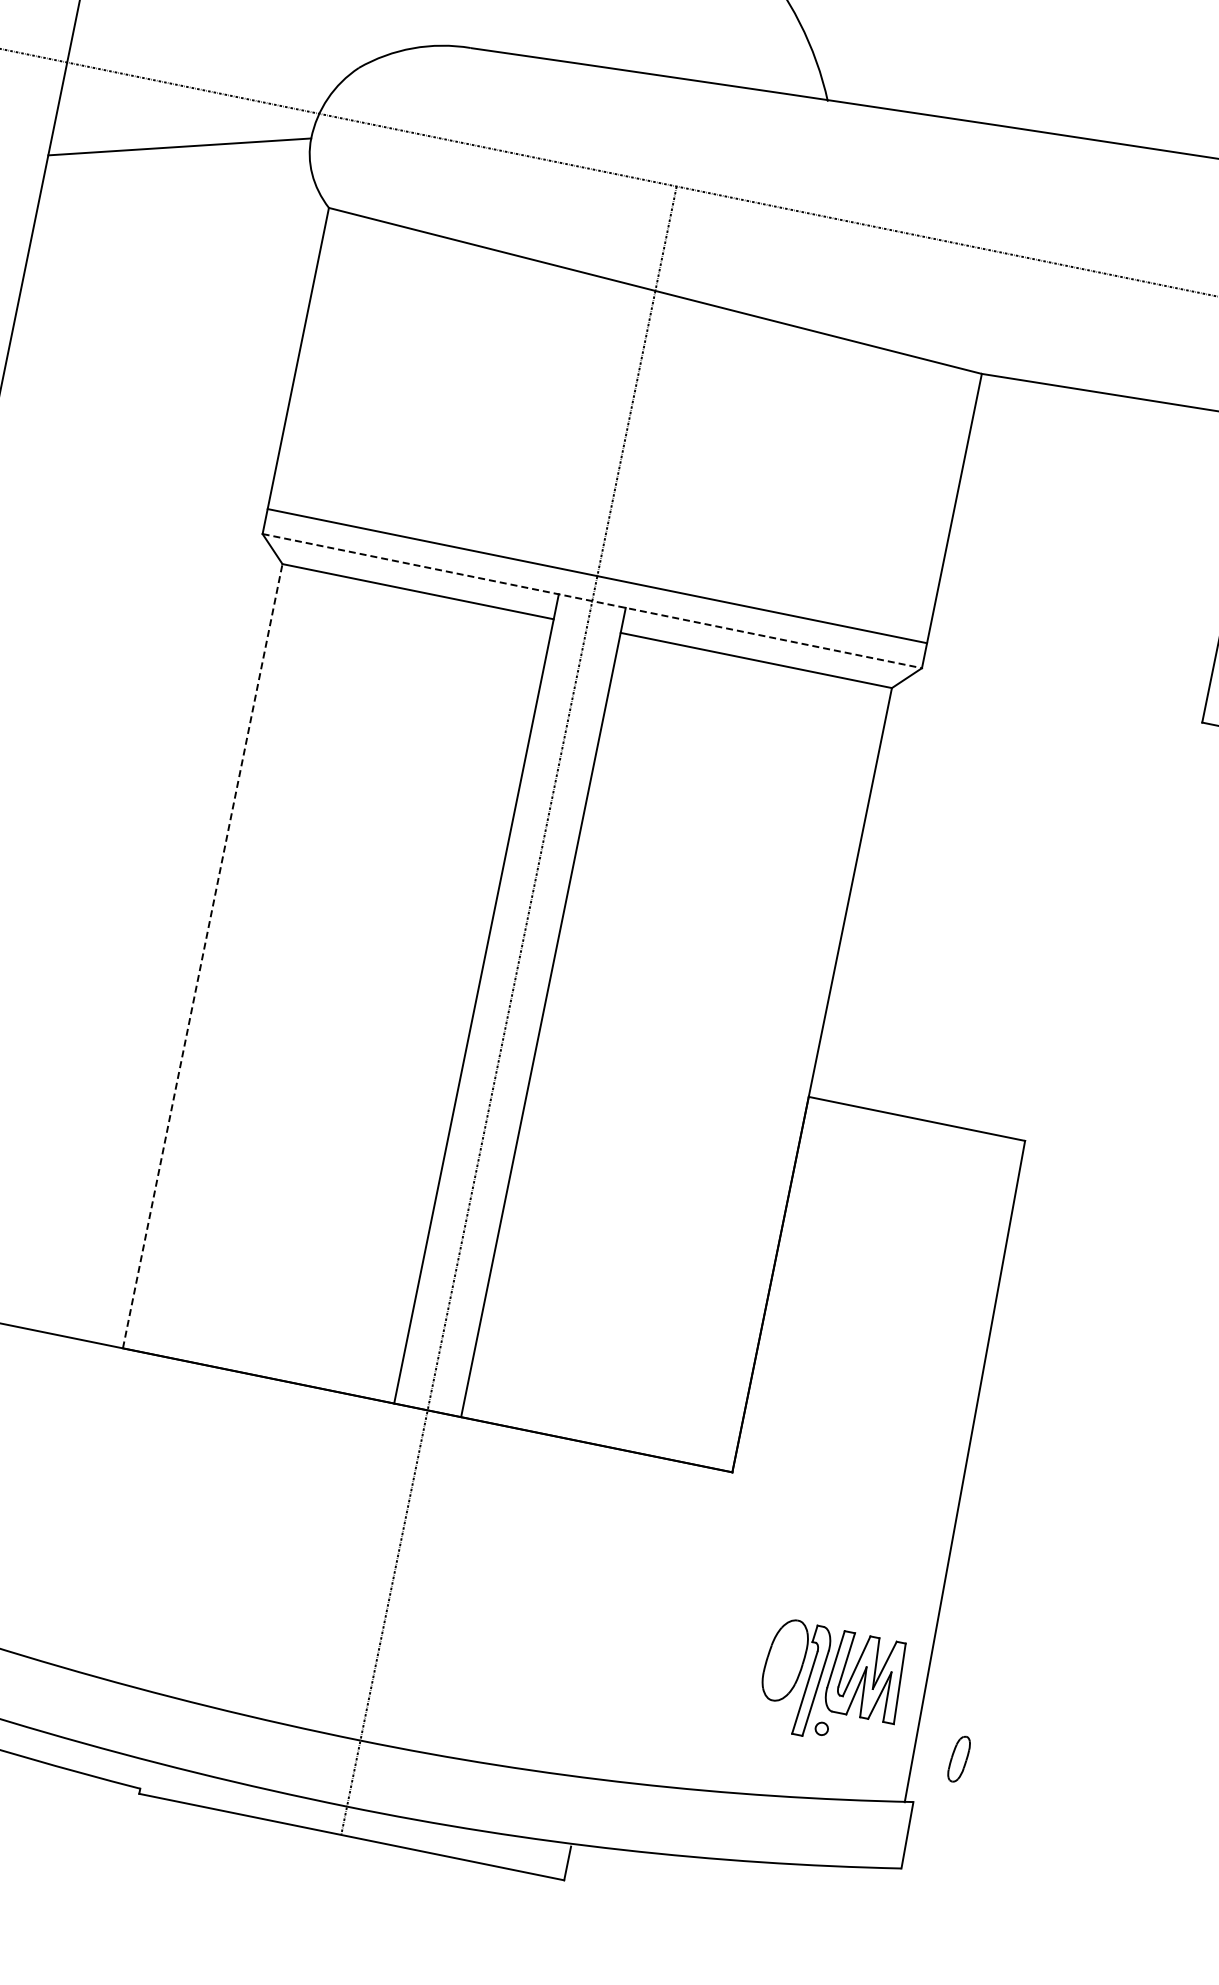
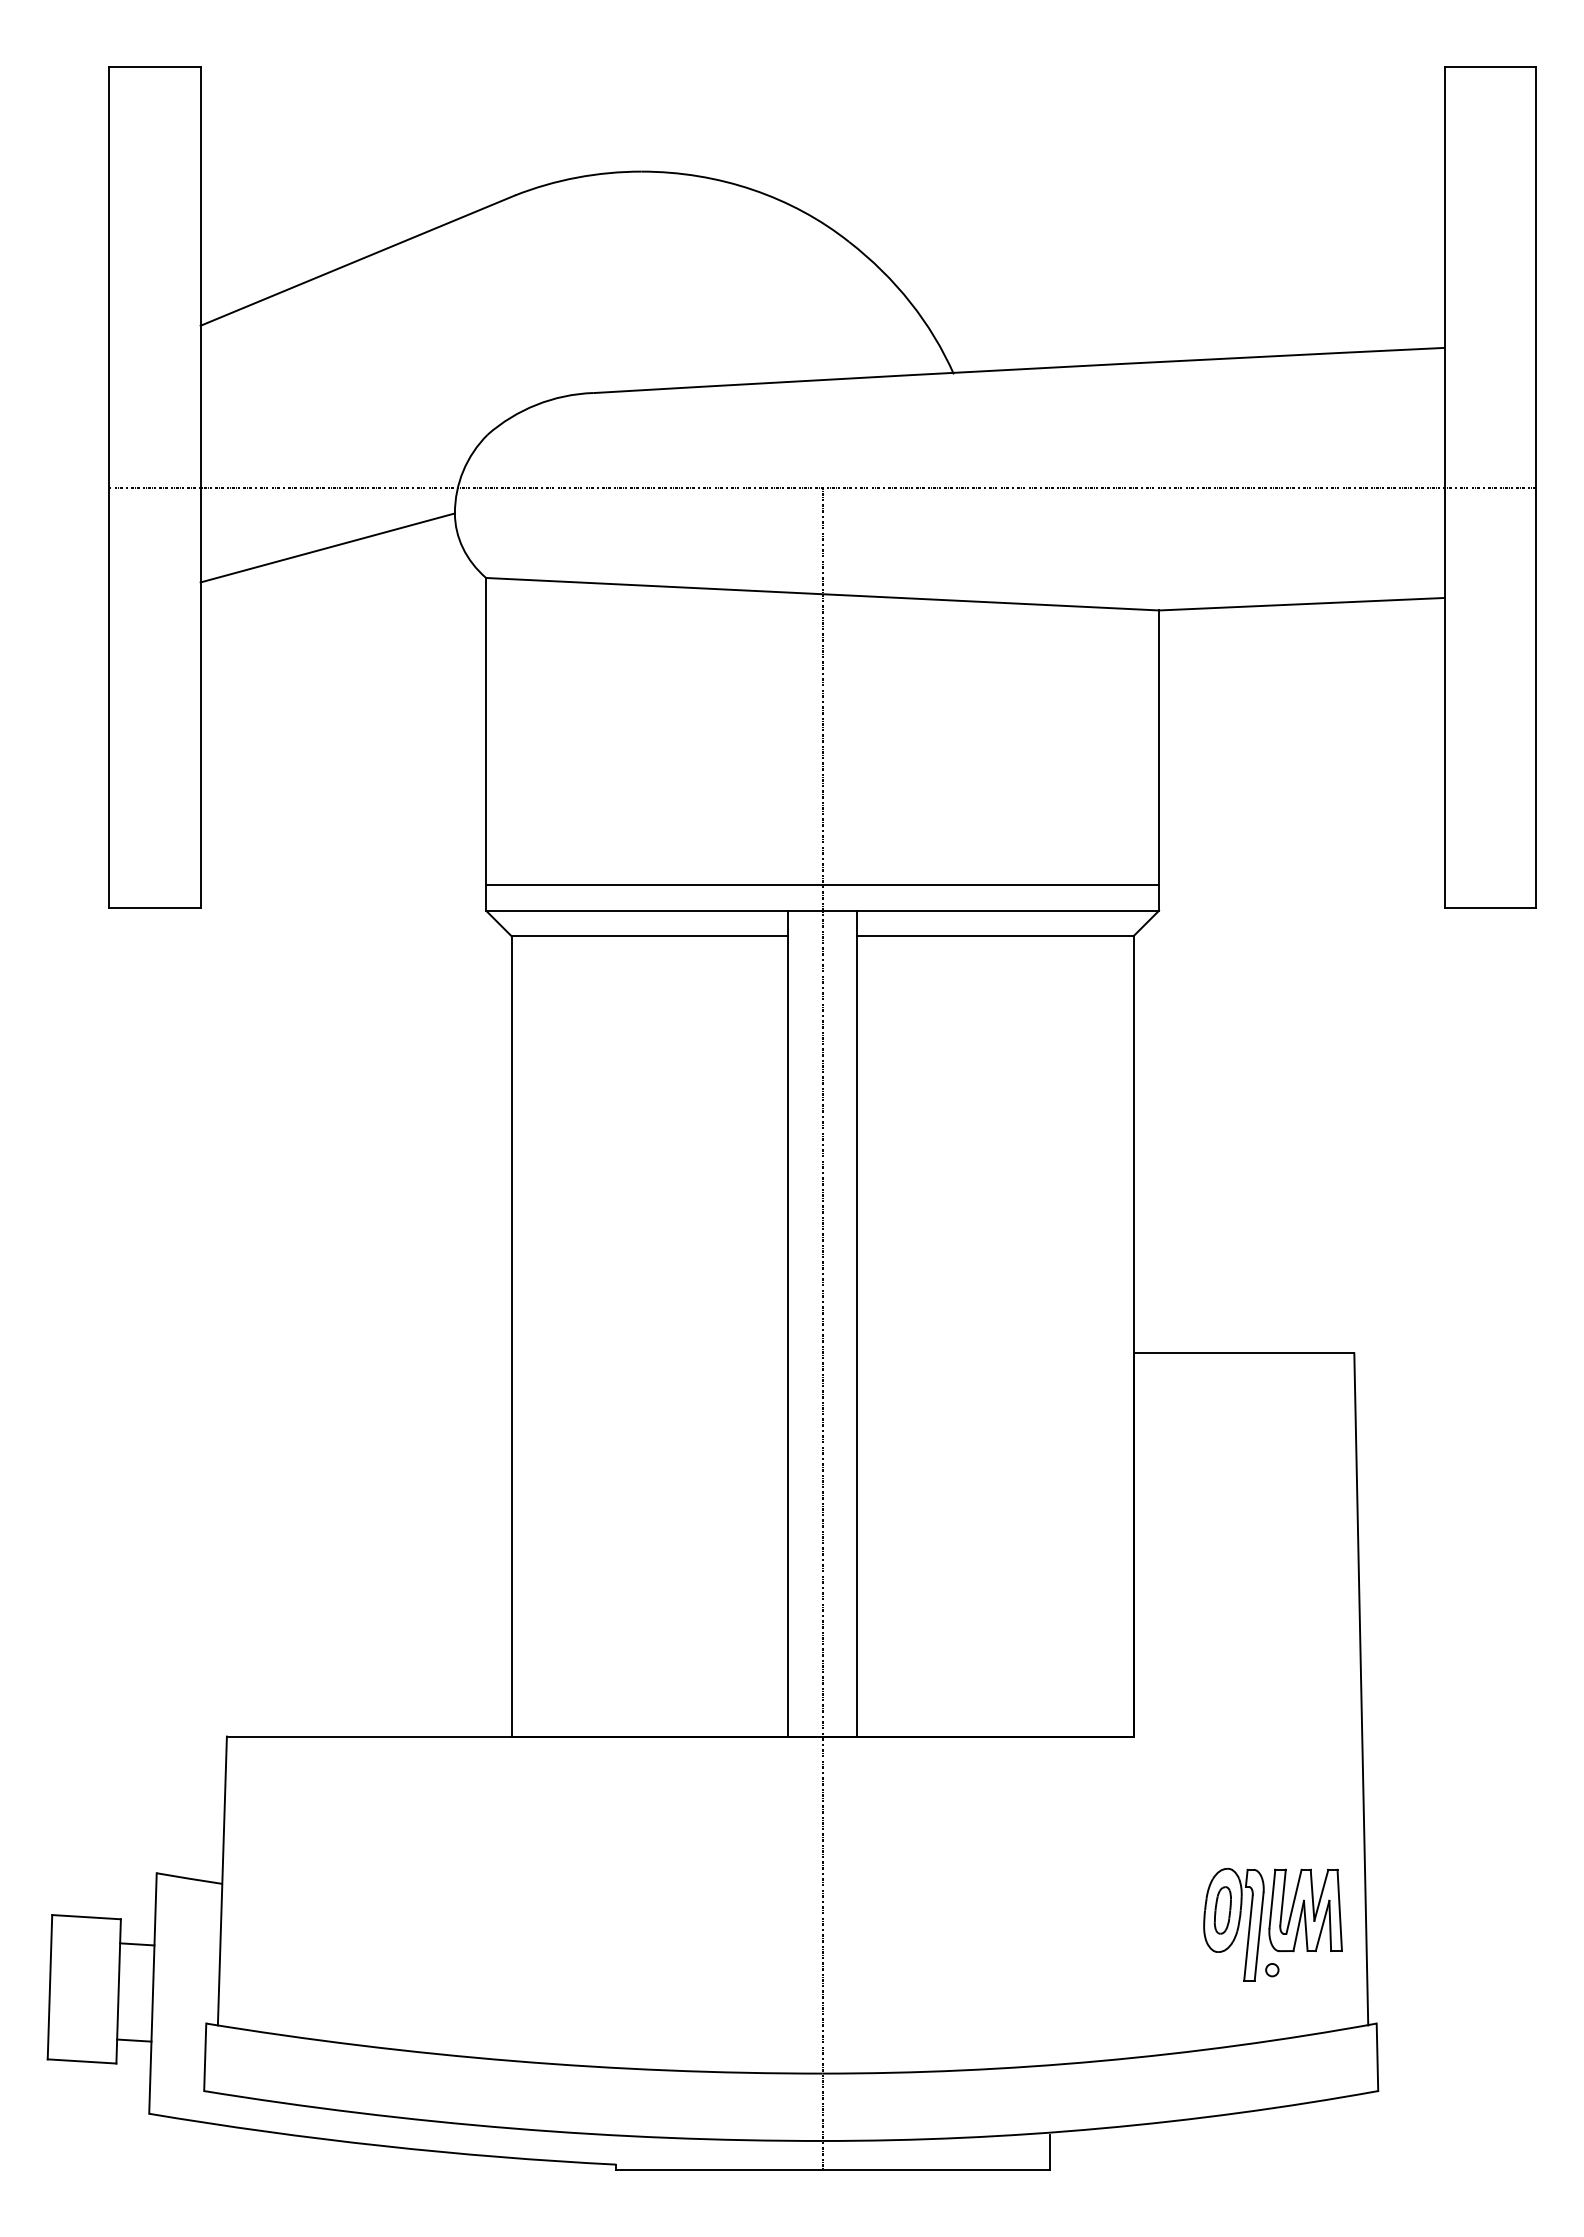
line: (593, 601) -> (823, 910), dashed -> solid
line: (202, 955) -> (511, 1335), dashed -> solid
part: (958, 1759) -> (1222, 1910), moved

